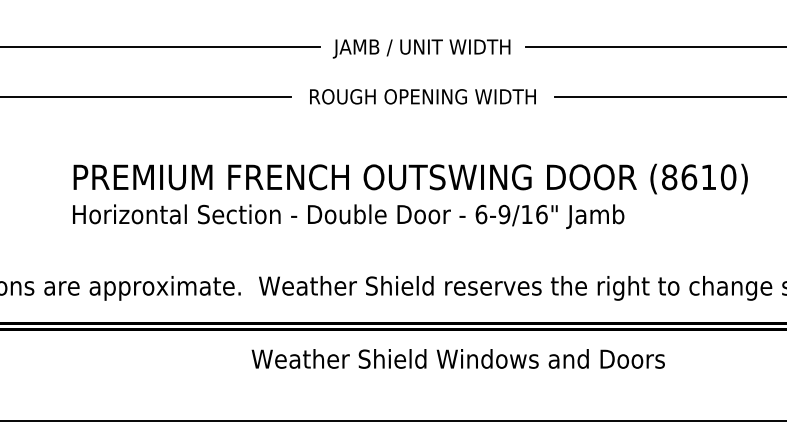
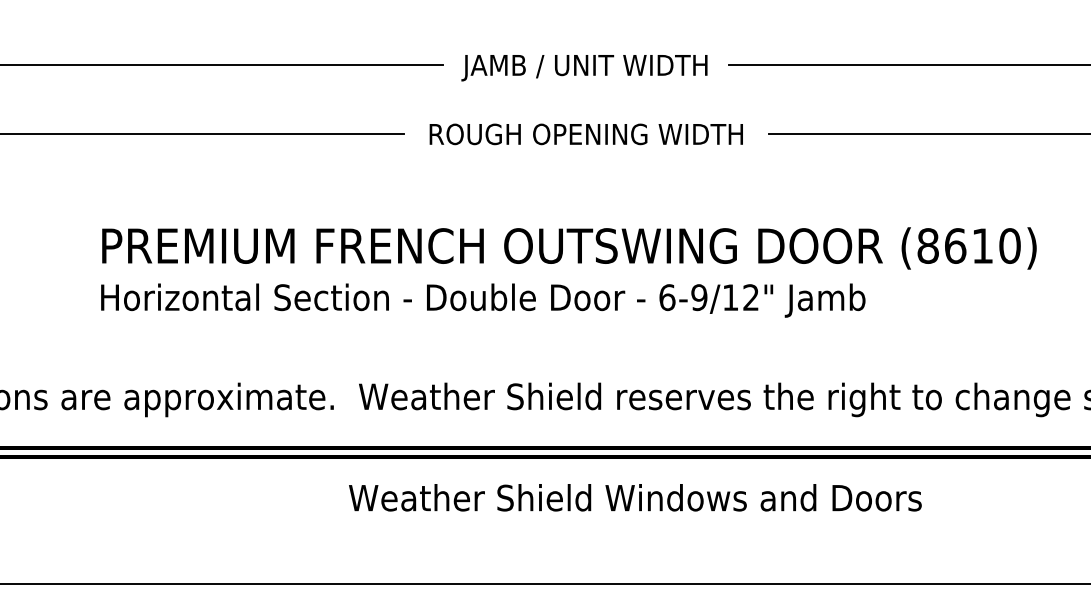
text: (542, 214) -> (751, 297), 6-9/16" -> 6-9/12"

